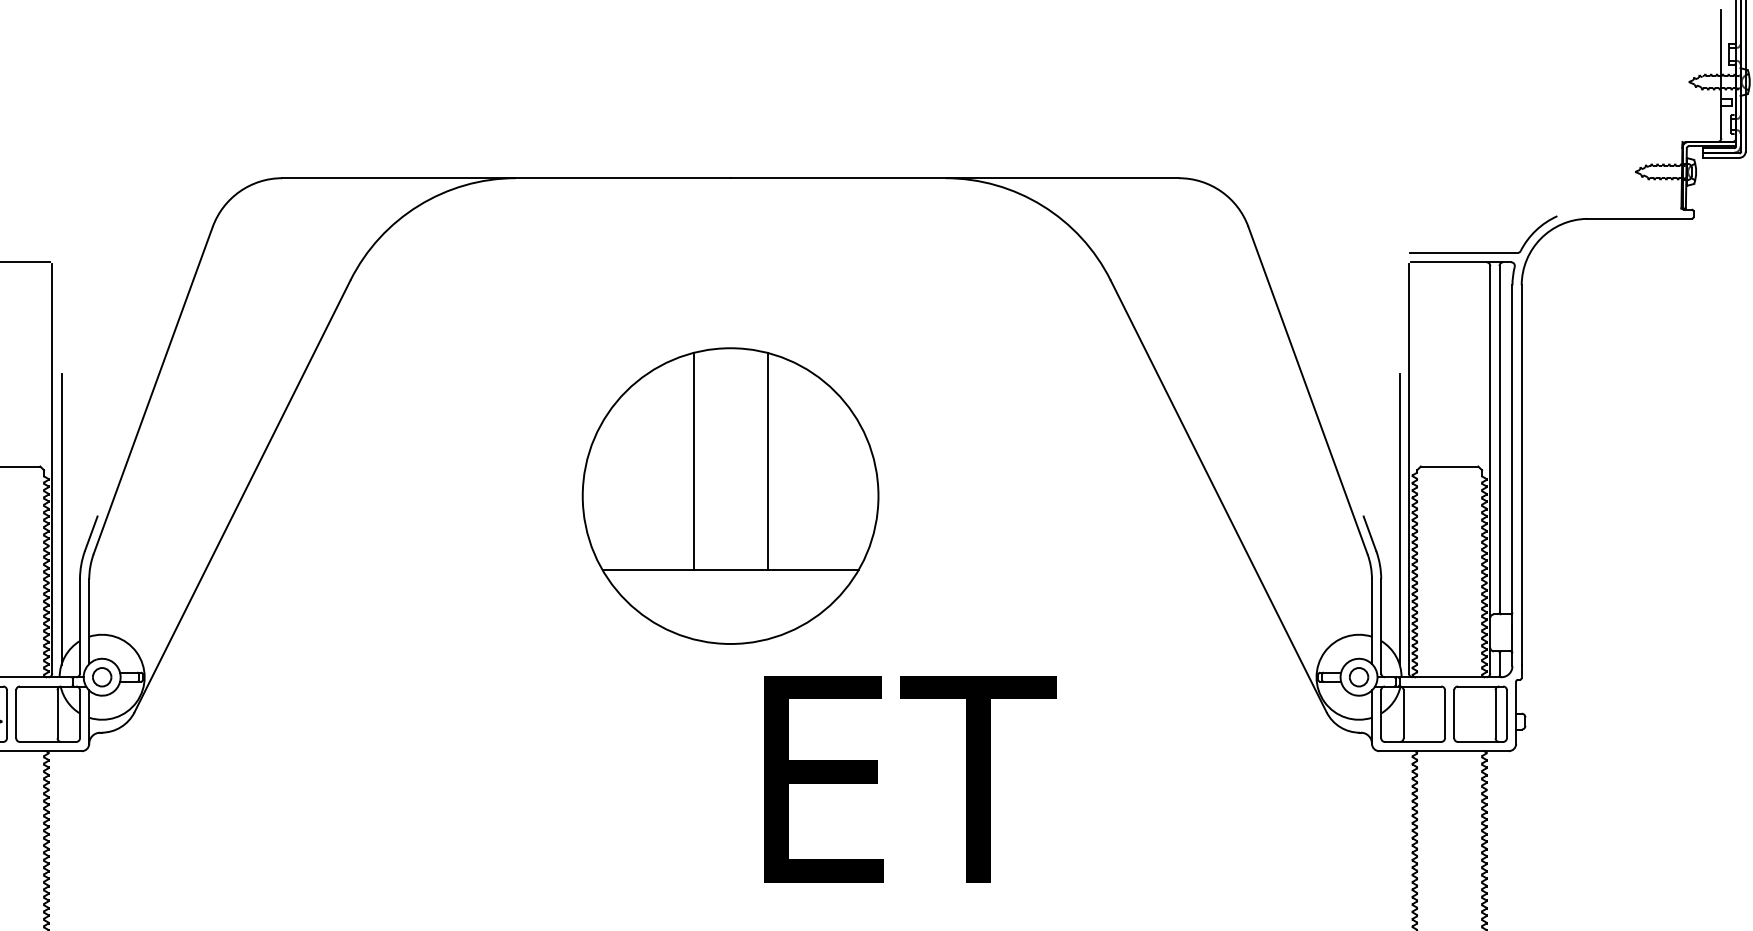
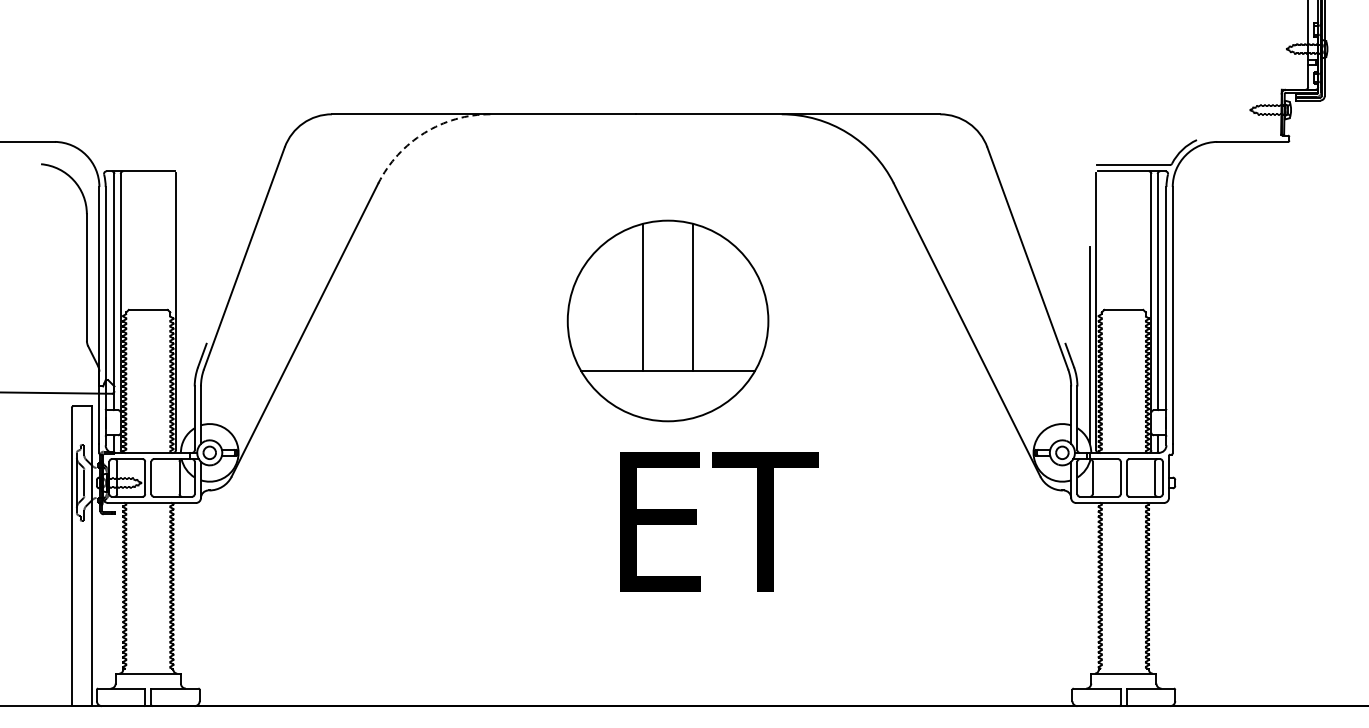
arc: (418, 206) -> (424, 133), solid -> dashed
part: (729, 495) -> (667, 320), moved
line: (61, 518) -> (182, 345), removed
text: (911, 778) -> (719, 521), moved

